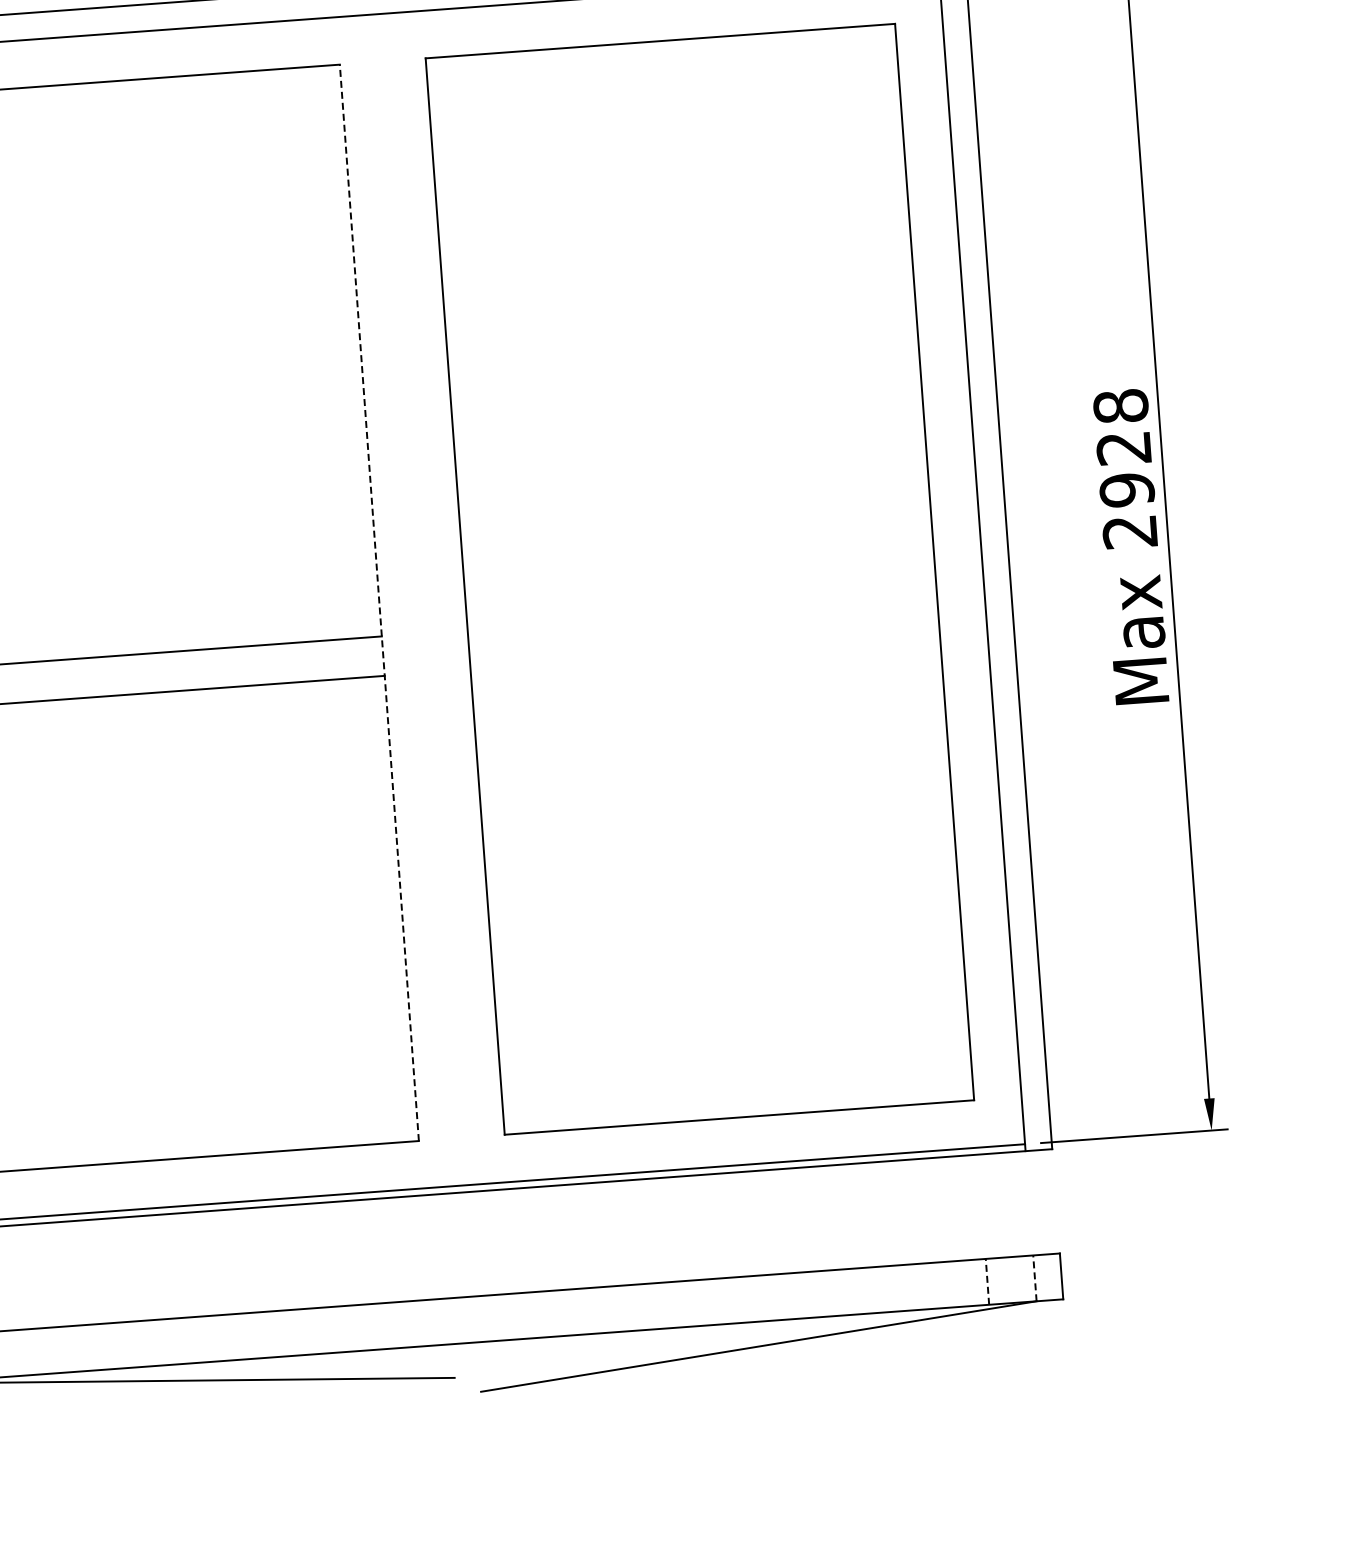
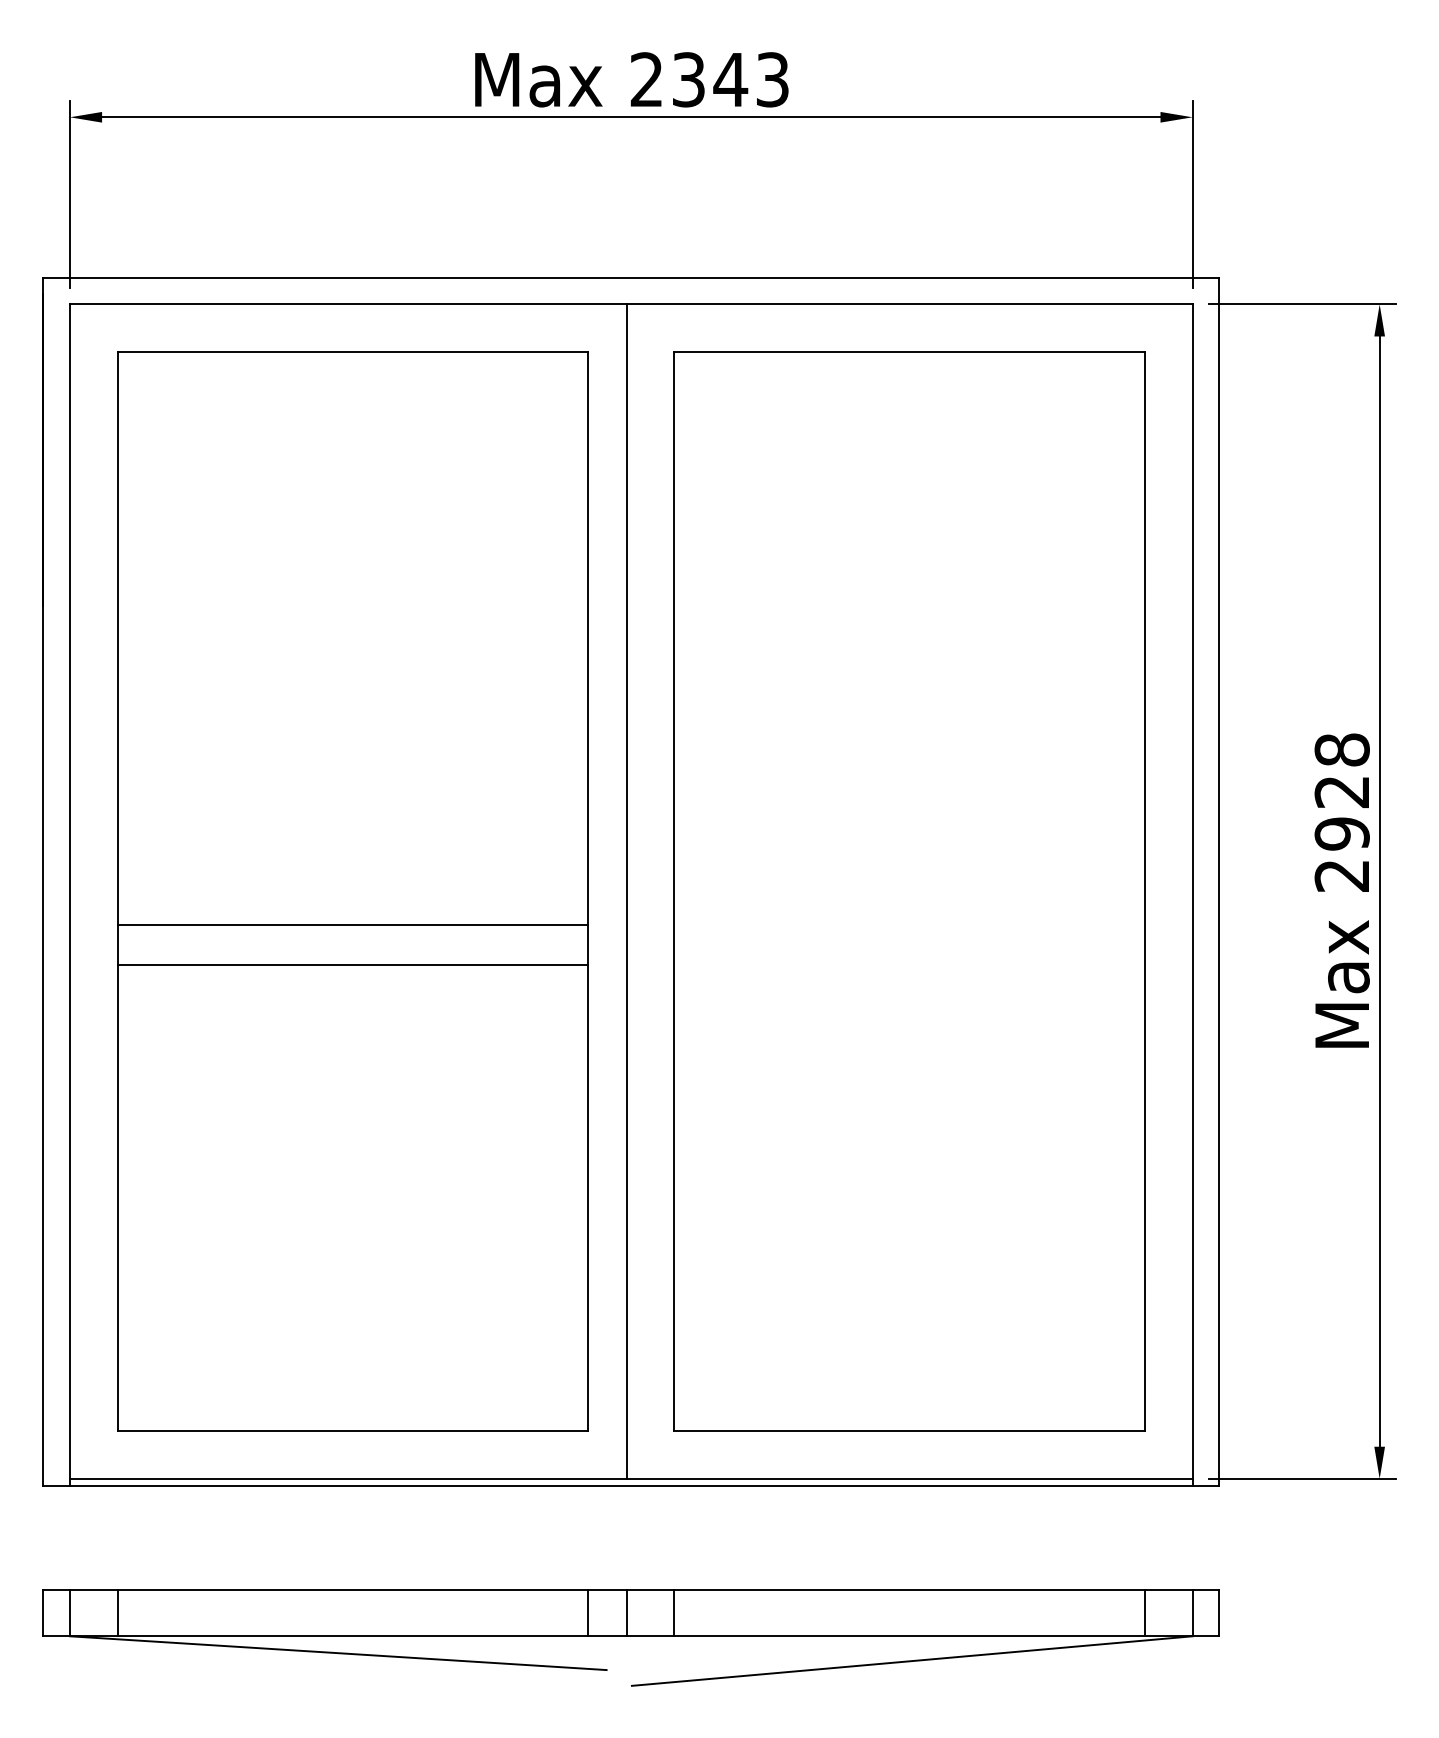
line: (417, 599) -> (626, 891), added
line: (379, 602) -> (588, 891), dashed -> solid
line: (1034, 1278) -> (1192, 1613), dashed -> solid
line: (987, 1282) -> (1145, 1613), dashed -> solid
line: (518, 1316) -> (674, 1613), added
line: (470, 1320) -> (626, 1613), added
line: (432, 1322) -> (588, 1613), added

